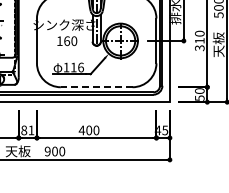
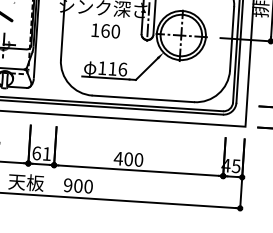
line: (96, 87) -> (142, 99), dashed -> solid
text: (24, 130) -> (37, 153), 81 -> 61

